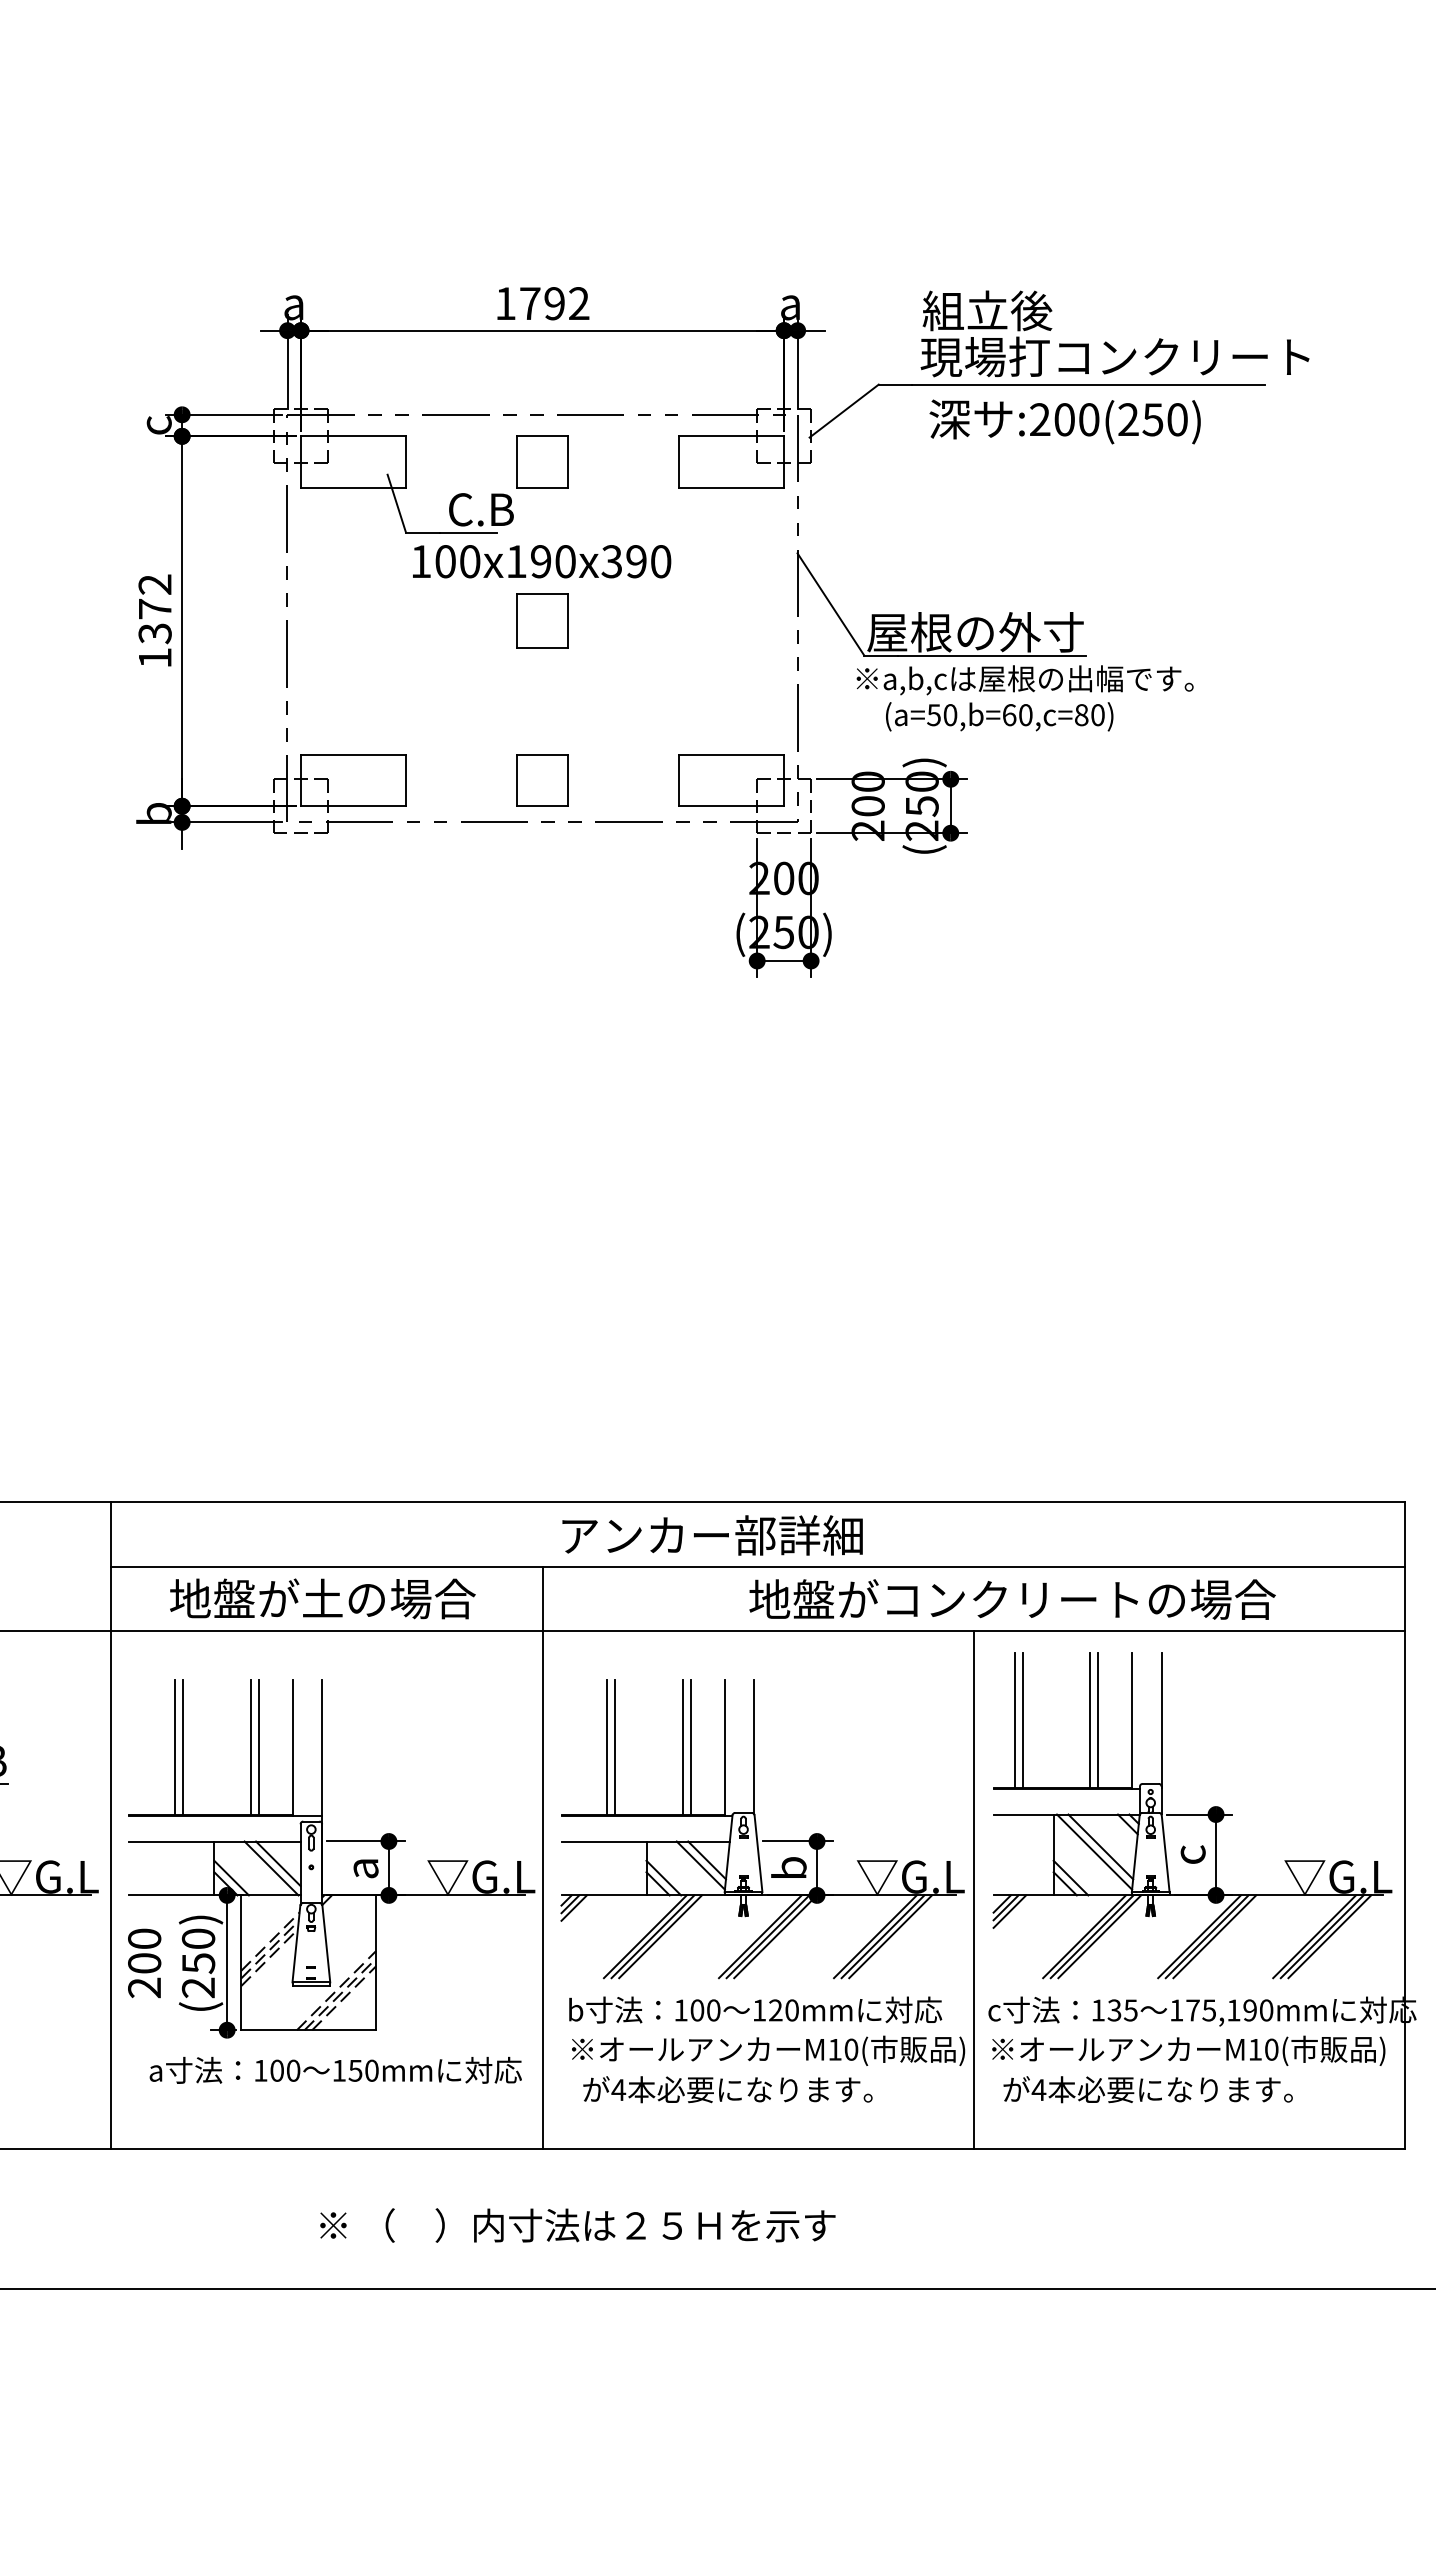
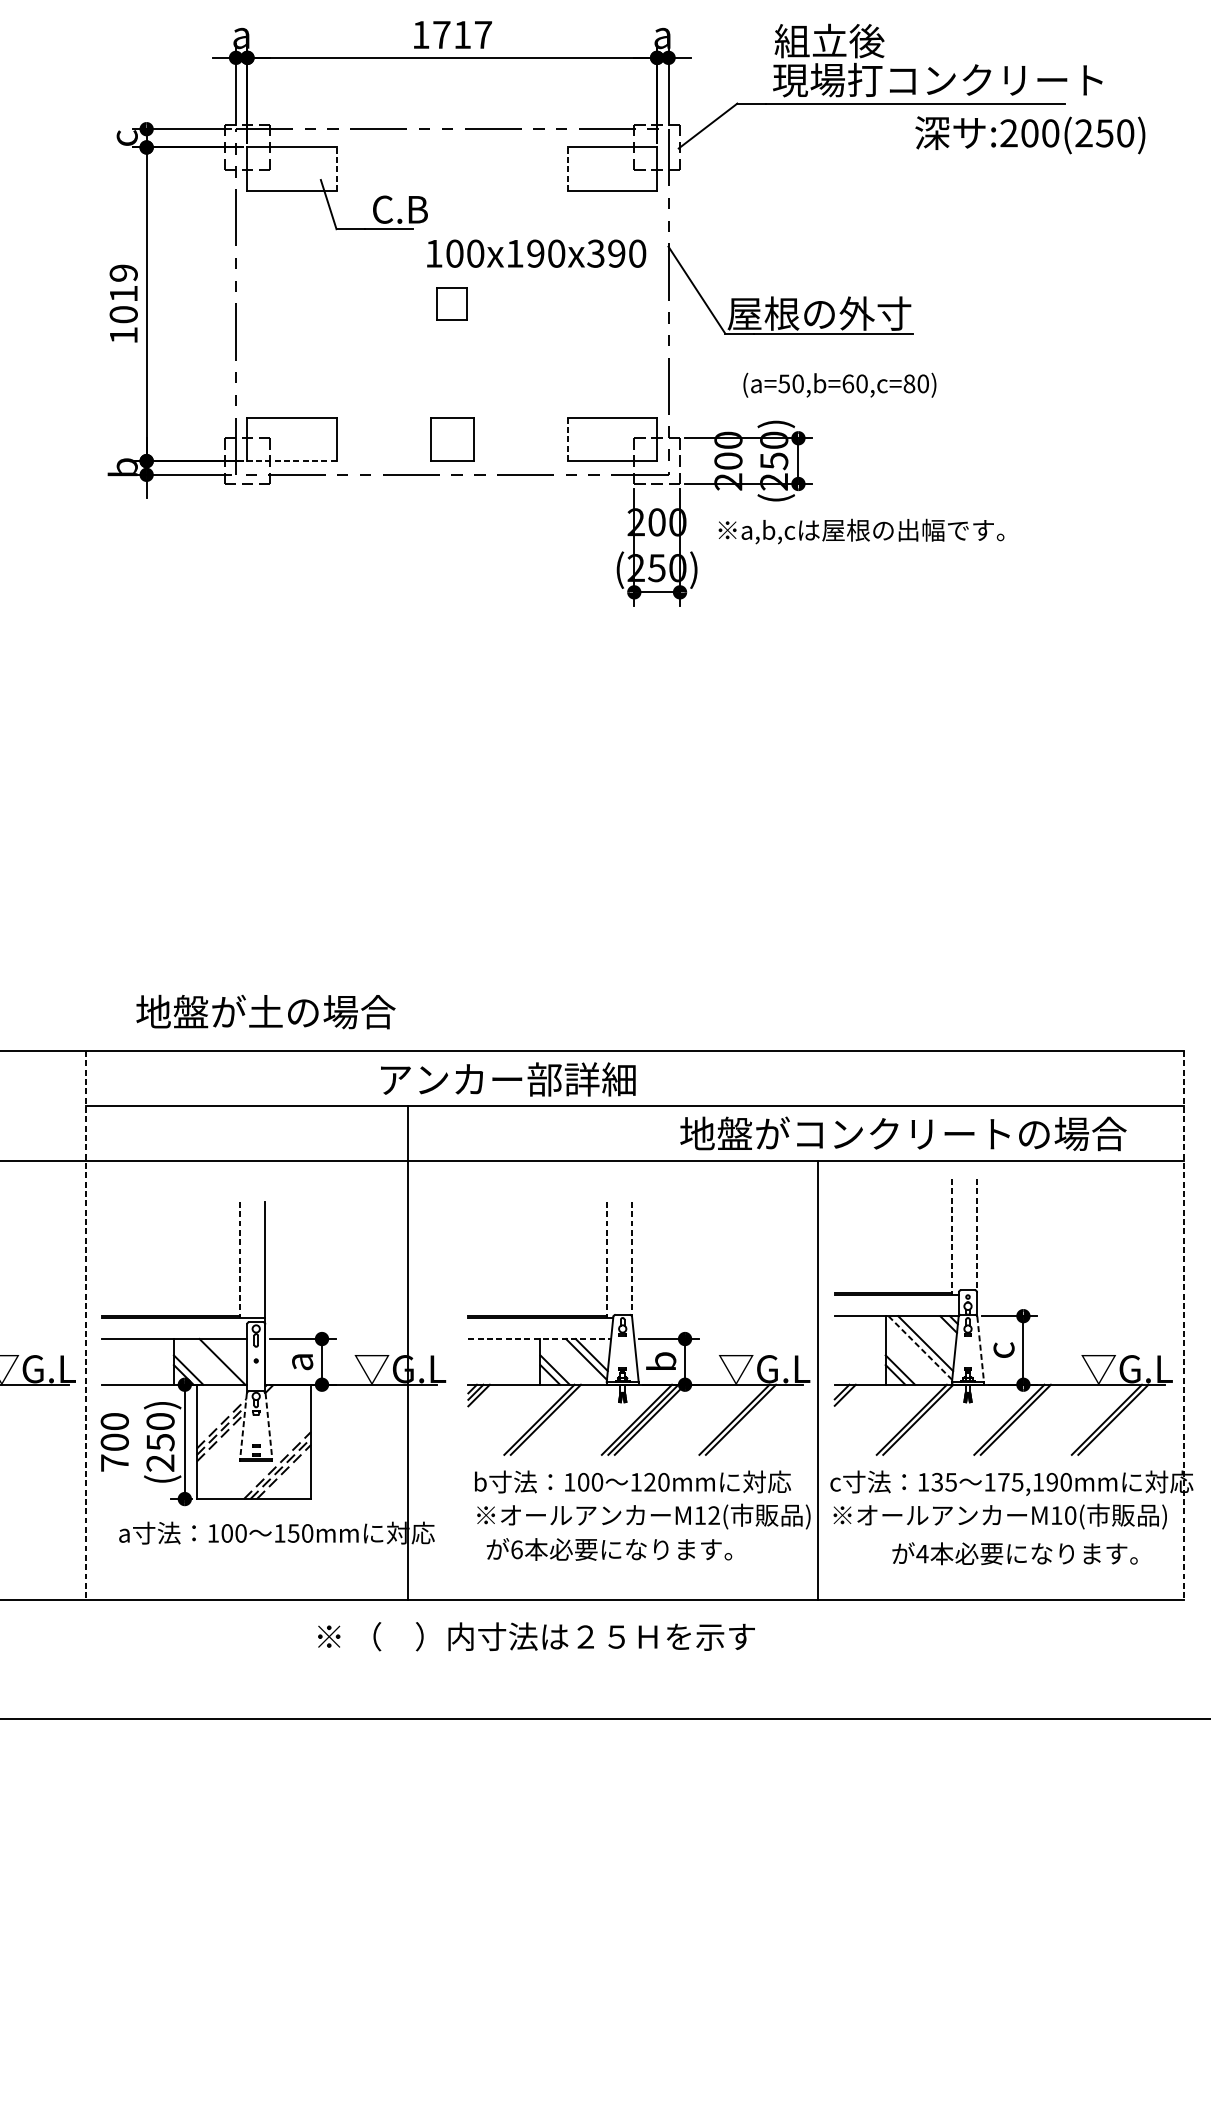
text: (566, 303) -> (472, 34), 1792 -> 1717
text: (1064, 421) -> (1029, 134), moved
line: (406, 461) -> (336, 168), solid -> dashed
part: (542, 461) -> (452, 168), removed
line: (678, 461) -> (567, 168), solid -> dashed
text: (542, 561) -> (537, 253), moved
text: (154, 609) -> (123, 294), 1372 -> 1019
part: (542, 620) -> (452, 303), size x0.7
text: (1024, 680) -> (860, 531), moved
line: (678, 780) -> (567, 439), solid -> dashed
line: (353, 806) -> (291, 461), solid -> dashed
text: (712, 1535) -> (508, 1079), moved
text: (322, 1598) -> (265, 1011), moved
text: (1012, 1599) -> (903, 1133), moved
line: (1014, 1719) -> (852, 1235), removed
line: (1022, 1719) -> (859, 1235), removed
line: (1090, 1719) -> (916, 1235), removed
line: (1098, 1719) -> (923, 1235), removed
line: (1161, 1720) -> (977, 1236), solid -> dashed
line: (1131, 1721) -> (951, 1237), solid -> dashed
line: (175, 1746) -> (141, 1258), removed
line: (183, 1746) -> (147, 1258), removed
line: (250, 1746) -> (204, 1258), removed
line: (258, 1746) -> (211, 1258), removed
line: (607, 1746) -> (507, 1258), removed
line: (615, 1746) -> (514, 1258), removed
line: (682, 1746) -> (570, 1258), removed
line: (690, 1746) -> (577, 1258), removed
line: (754, 1747) -> (632, 1259), solid -> dashed
line: (292, 1748) -> (240, 1260), solid -> dashed
line: (724, 1748) -> (606, 1260), solid -> dashed
line: (111, 1825) -> (86, 1325), solid -> dashed
line: (1405, 1825) -> (1184, 1325), solid -> dashed
line: (646, 1841) -> (540, 1339), solid -> dashed
line: (1094, 1851) -> (920, 1347), solid -> dashed
line: (1165, 1853) -> (980, 1349), solid -> dashed
line: (542, 1857) -> (408, 1352), moved
line: (278, 1863) -> (228, 1357), removed
line: (1009, 1911) -> (848, 1398), removed
line: (660, 1936) -> (552, 1419), removed
line: (890, 1936) -> (747, 1419), removed
line: (1099, 1936) -> (924, 1419), removed
line: (1214, 1936) -> (1022, 1419), removed
line: (1329, 1936) -> (1119, 1419), removed
line: (296, 1943) -> (243, 1425), solid -> dashed
line: (326, 1943) -> (269, 1425), solid -> dashed
text: (144, 1987) -> (114, 1462), 200 -> 700
text: (851, 2049) -> (714, 1515), M10( -> M12(
text: (1147, 2089) -> (1014, 1553), moved
text: (618, 2090) -> (516, 1550), 4 -> 6
text: (577, 2225) -> (536, 1636), moved

